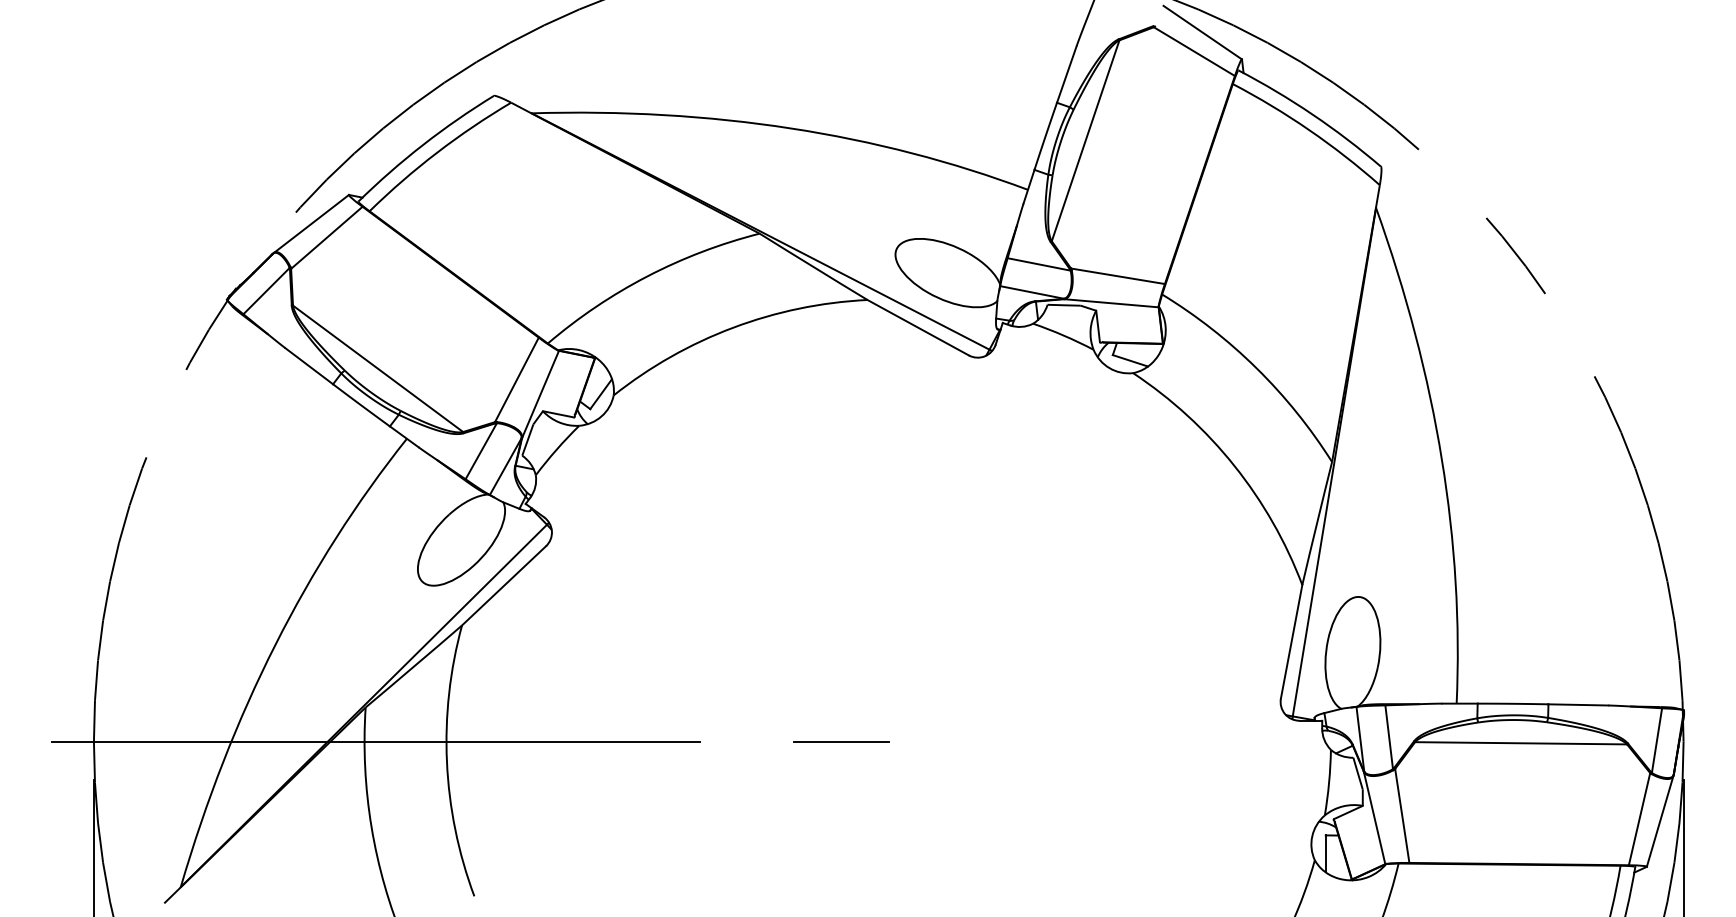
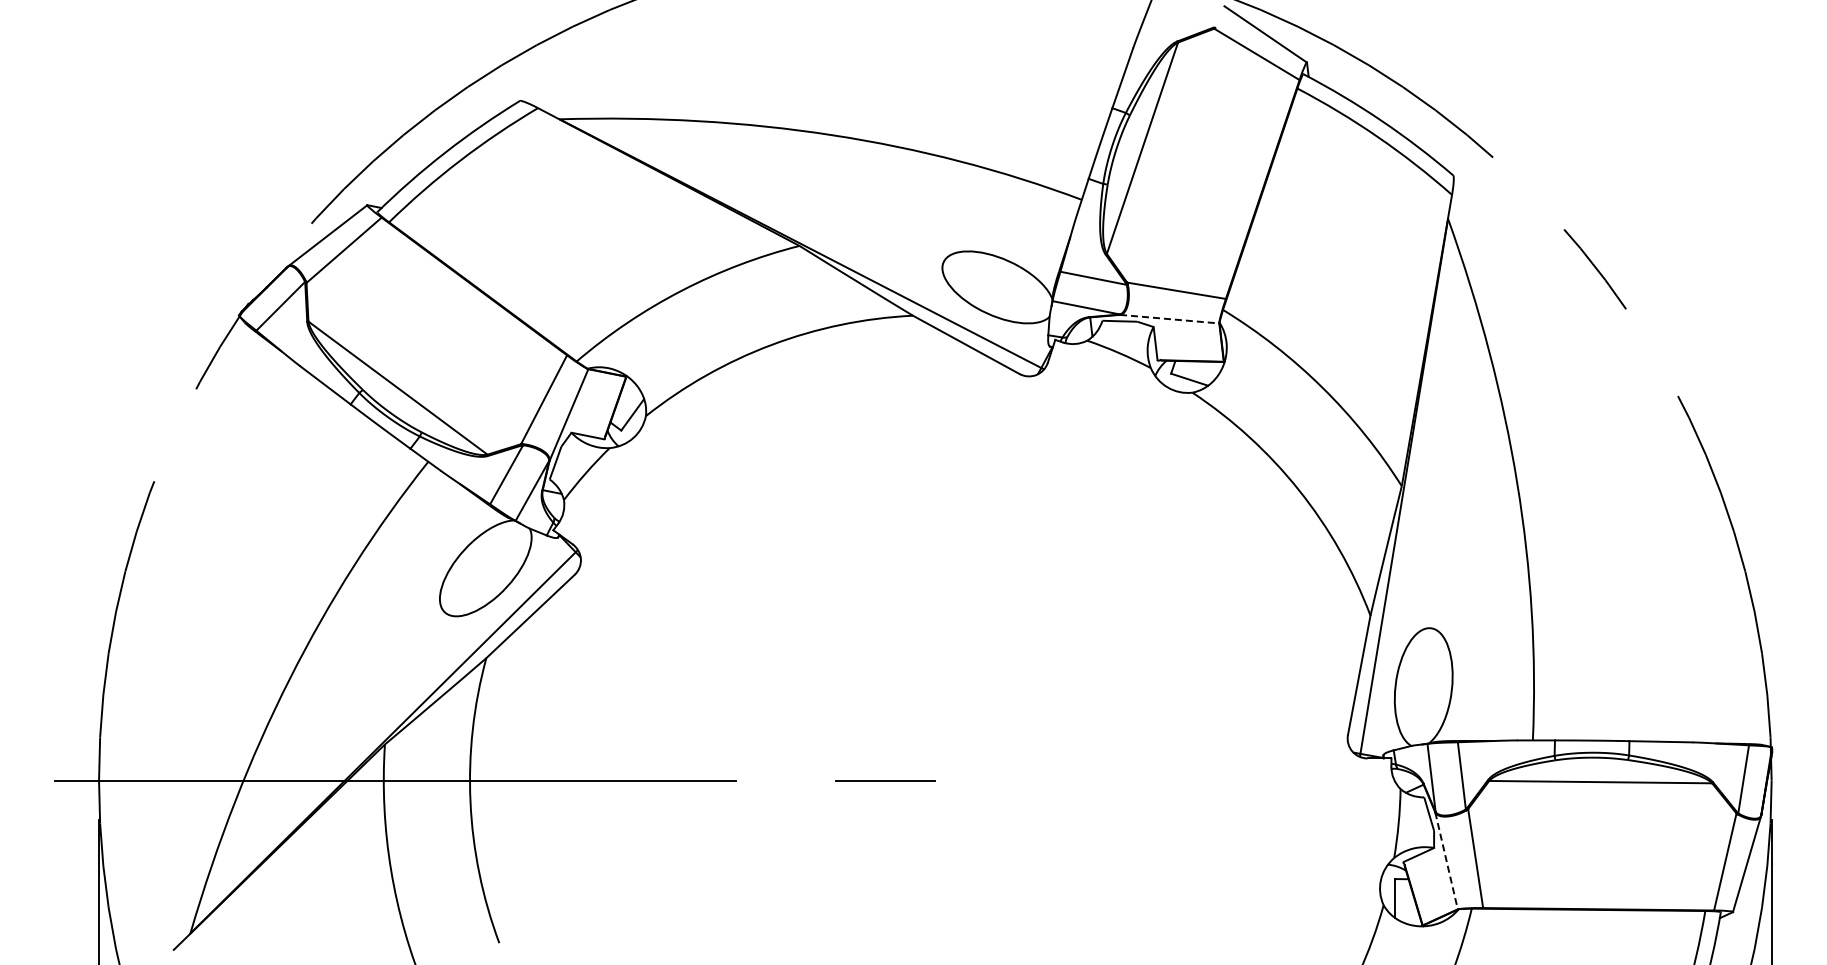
line: (1111, 303) -> (1169, 319), solid -> dashed
line: (1374, 817) -> (1446, 860), solid -> dashed

